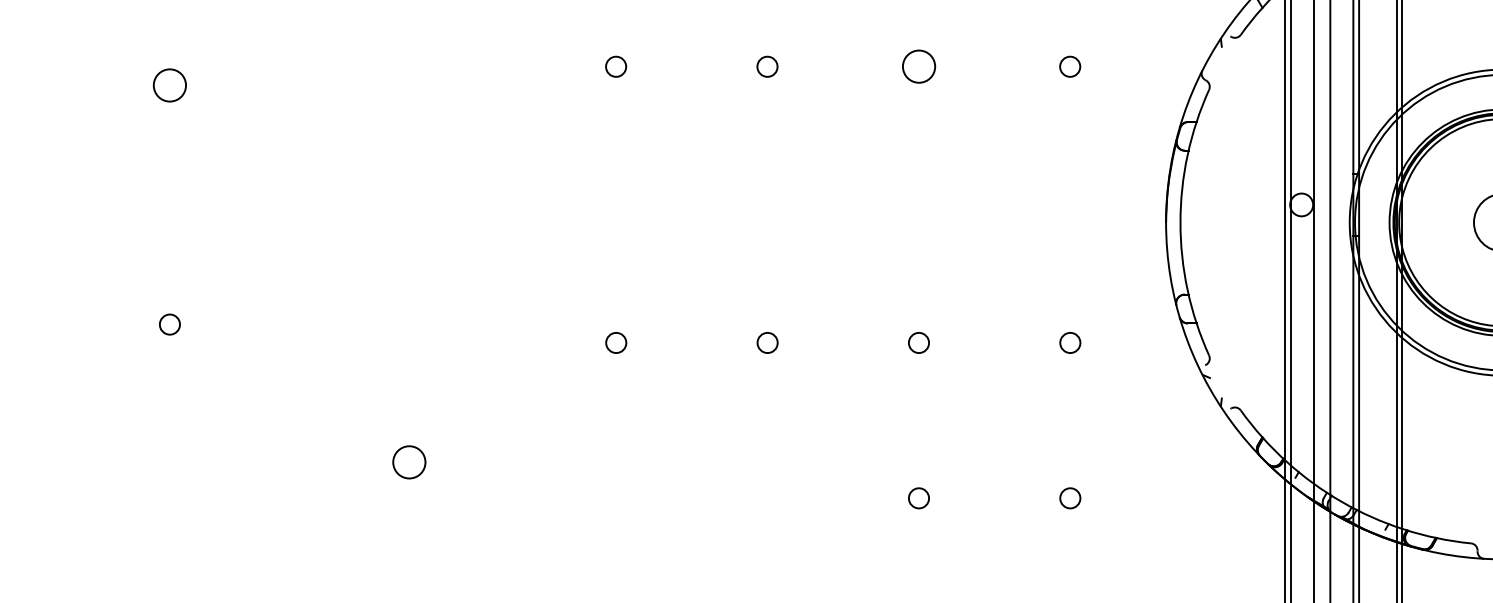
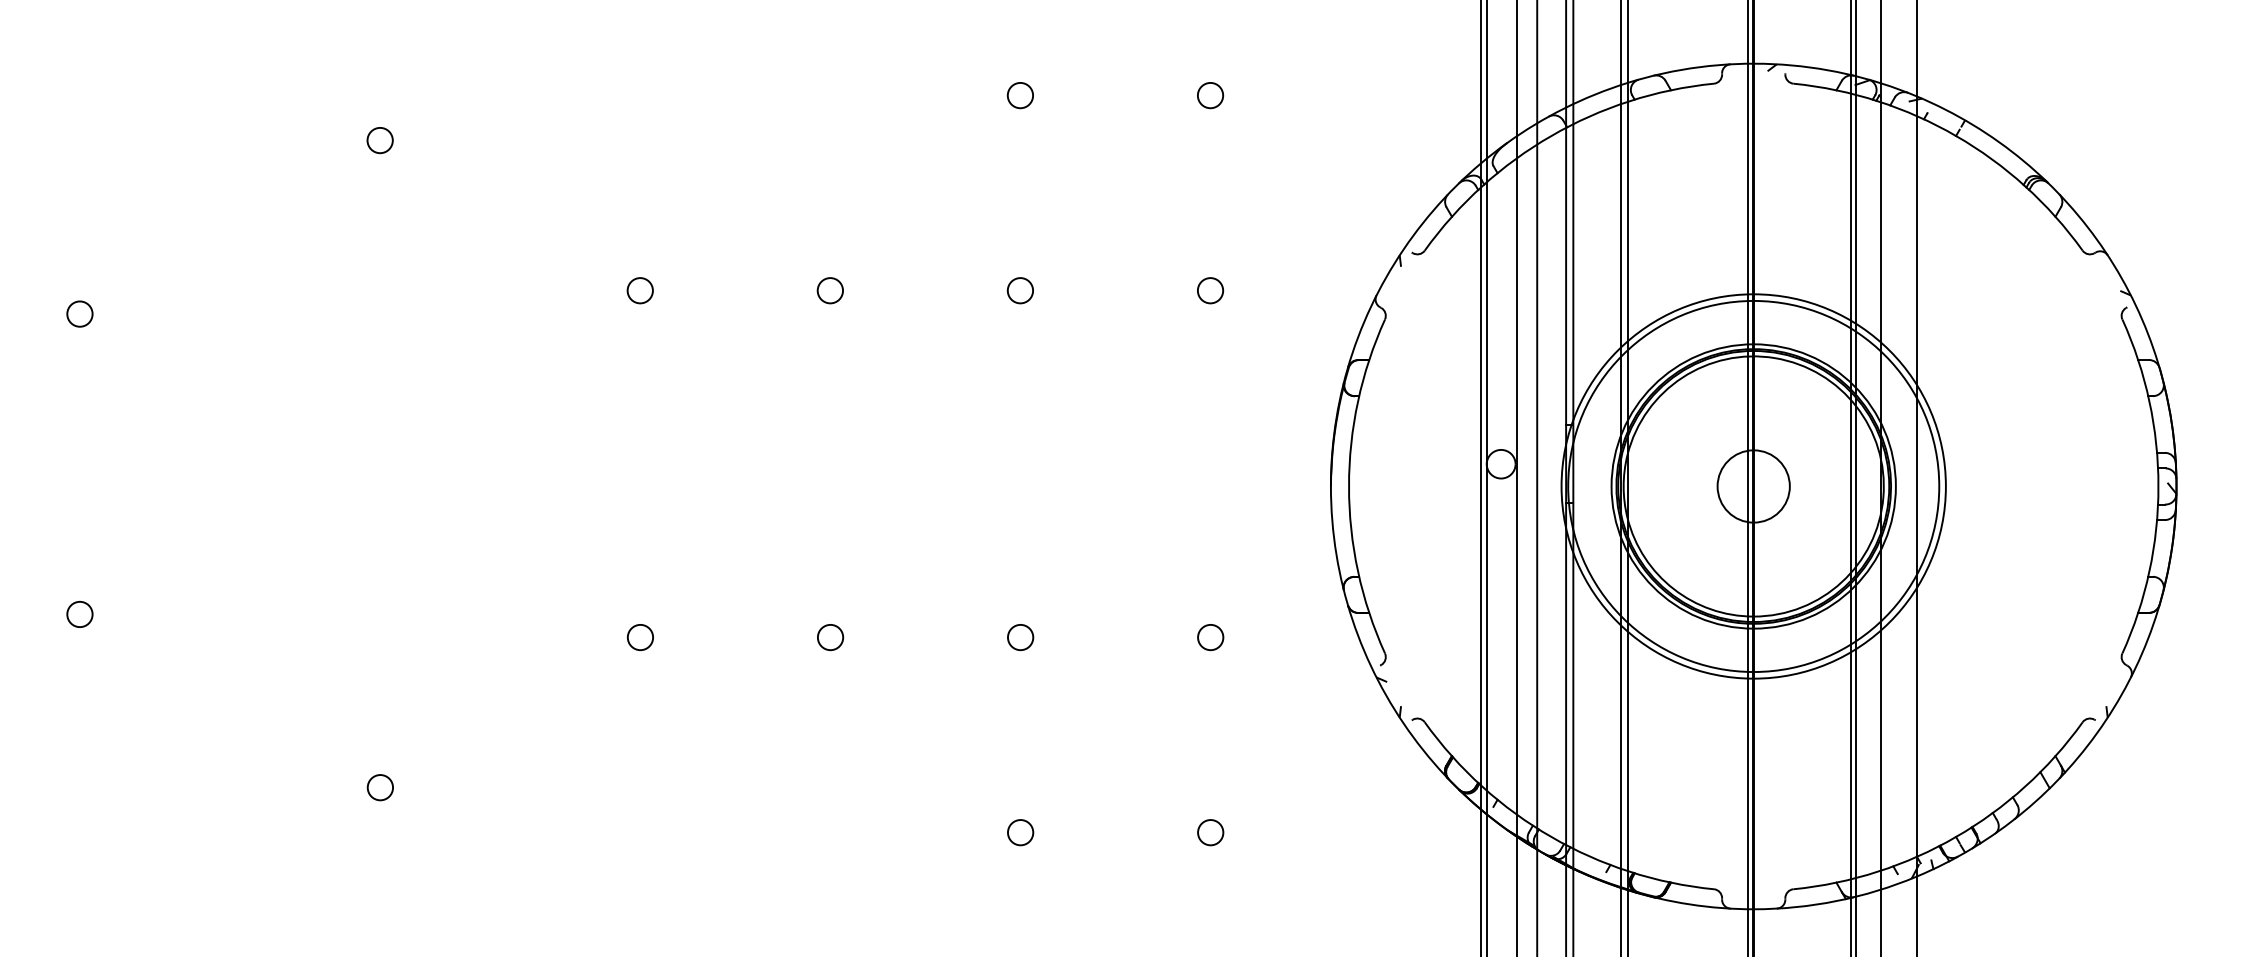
circle: (918, 66) -> (1019, 290), size x0.62
circle: (169, 84) -> (79, 313), size x0.62
circle: (408, 462) -> (379, 787), size x0.62

